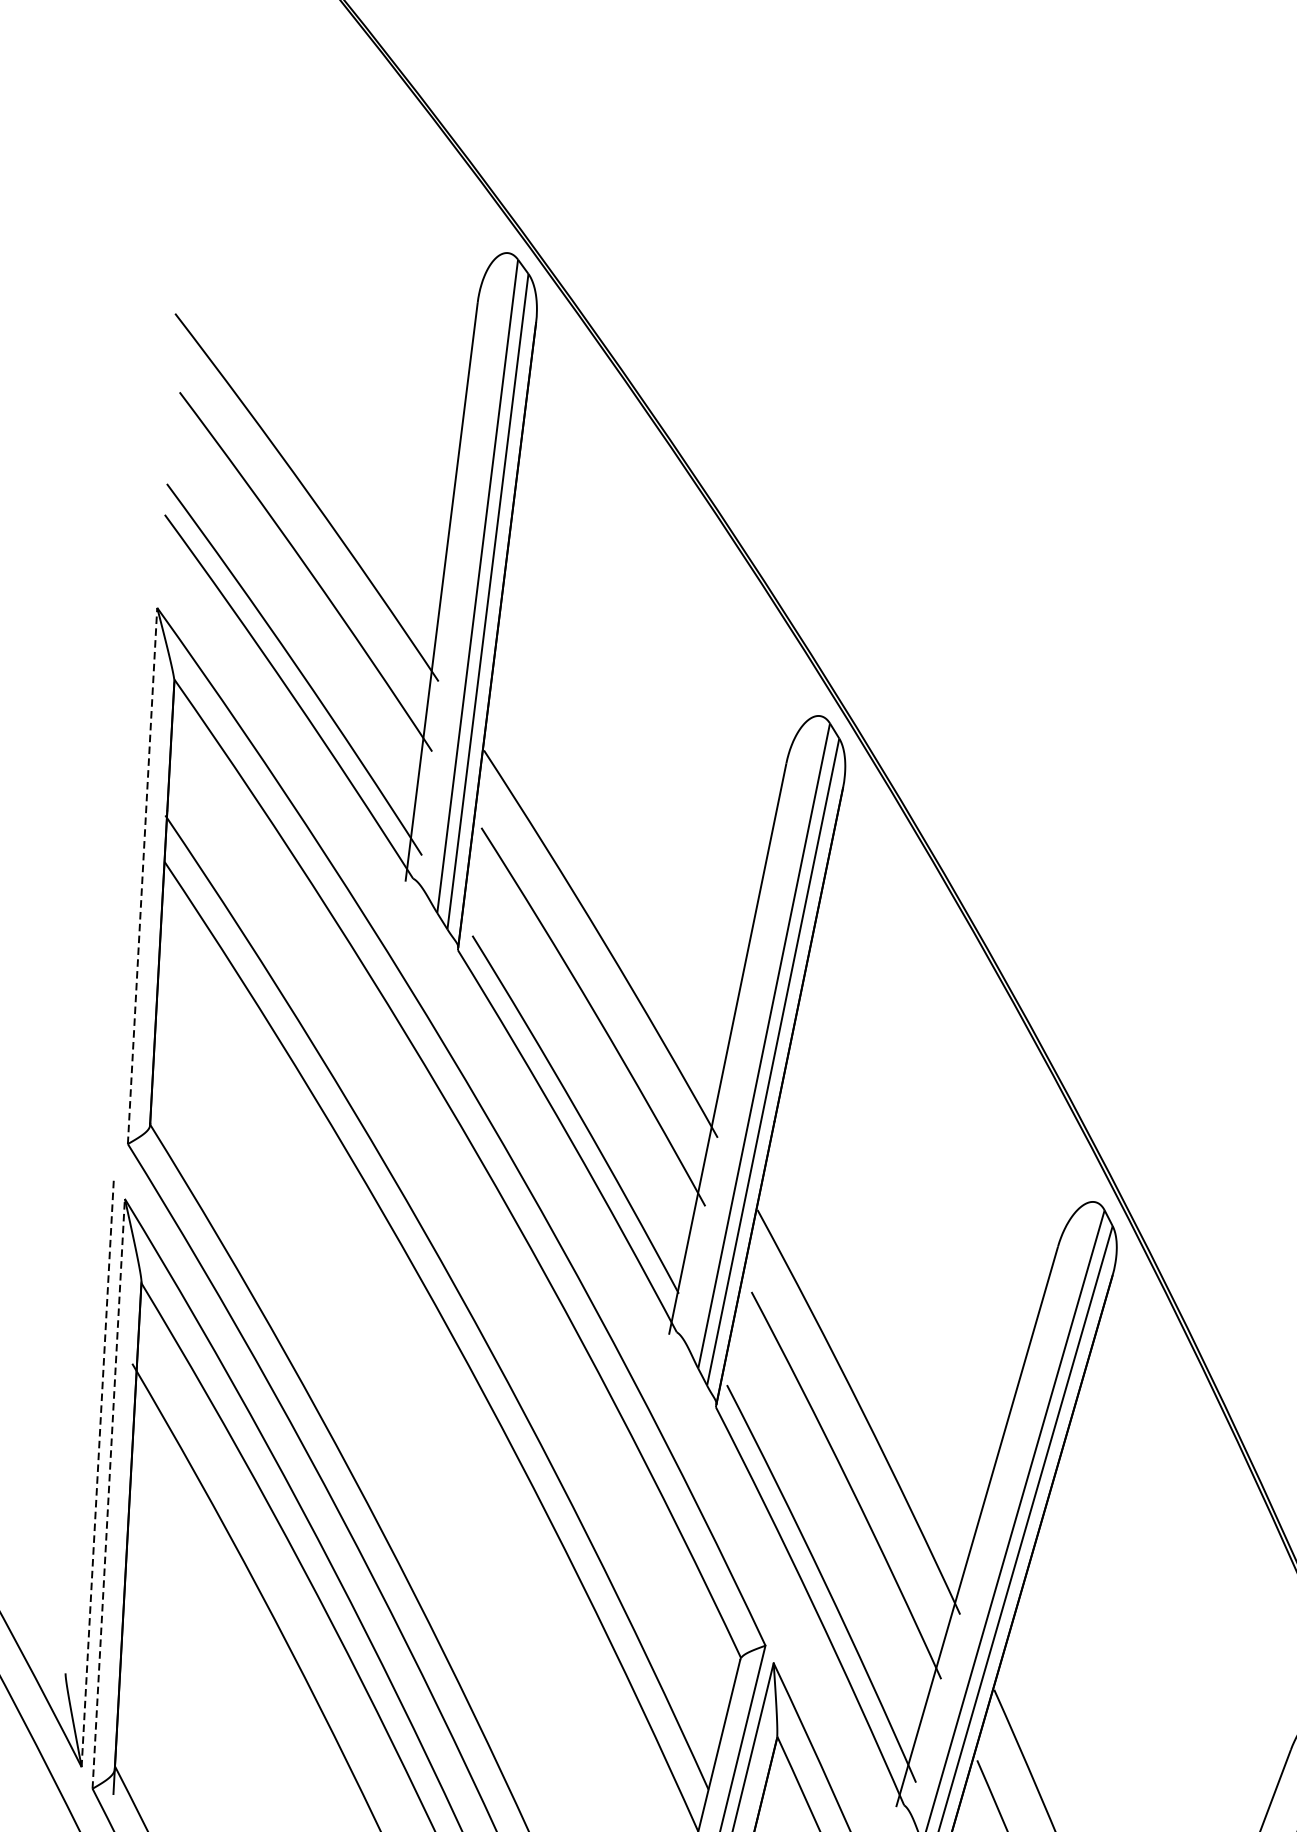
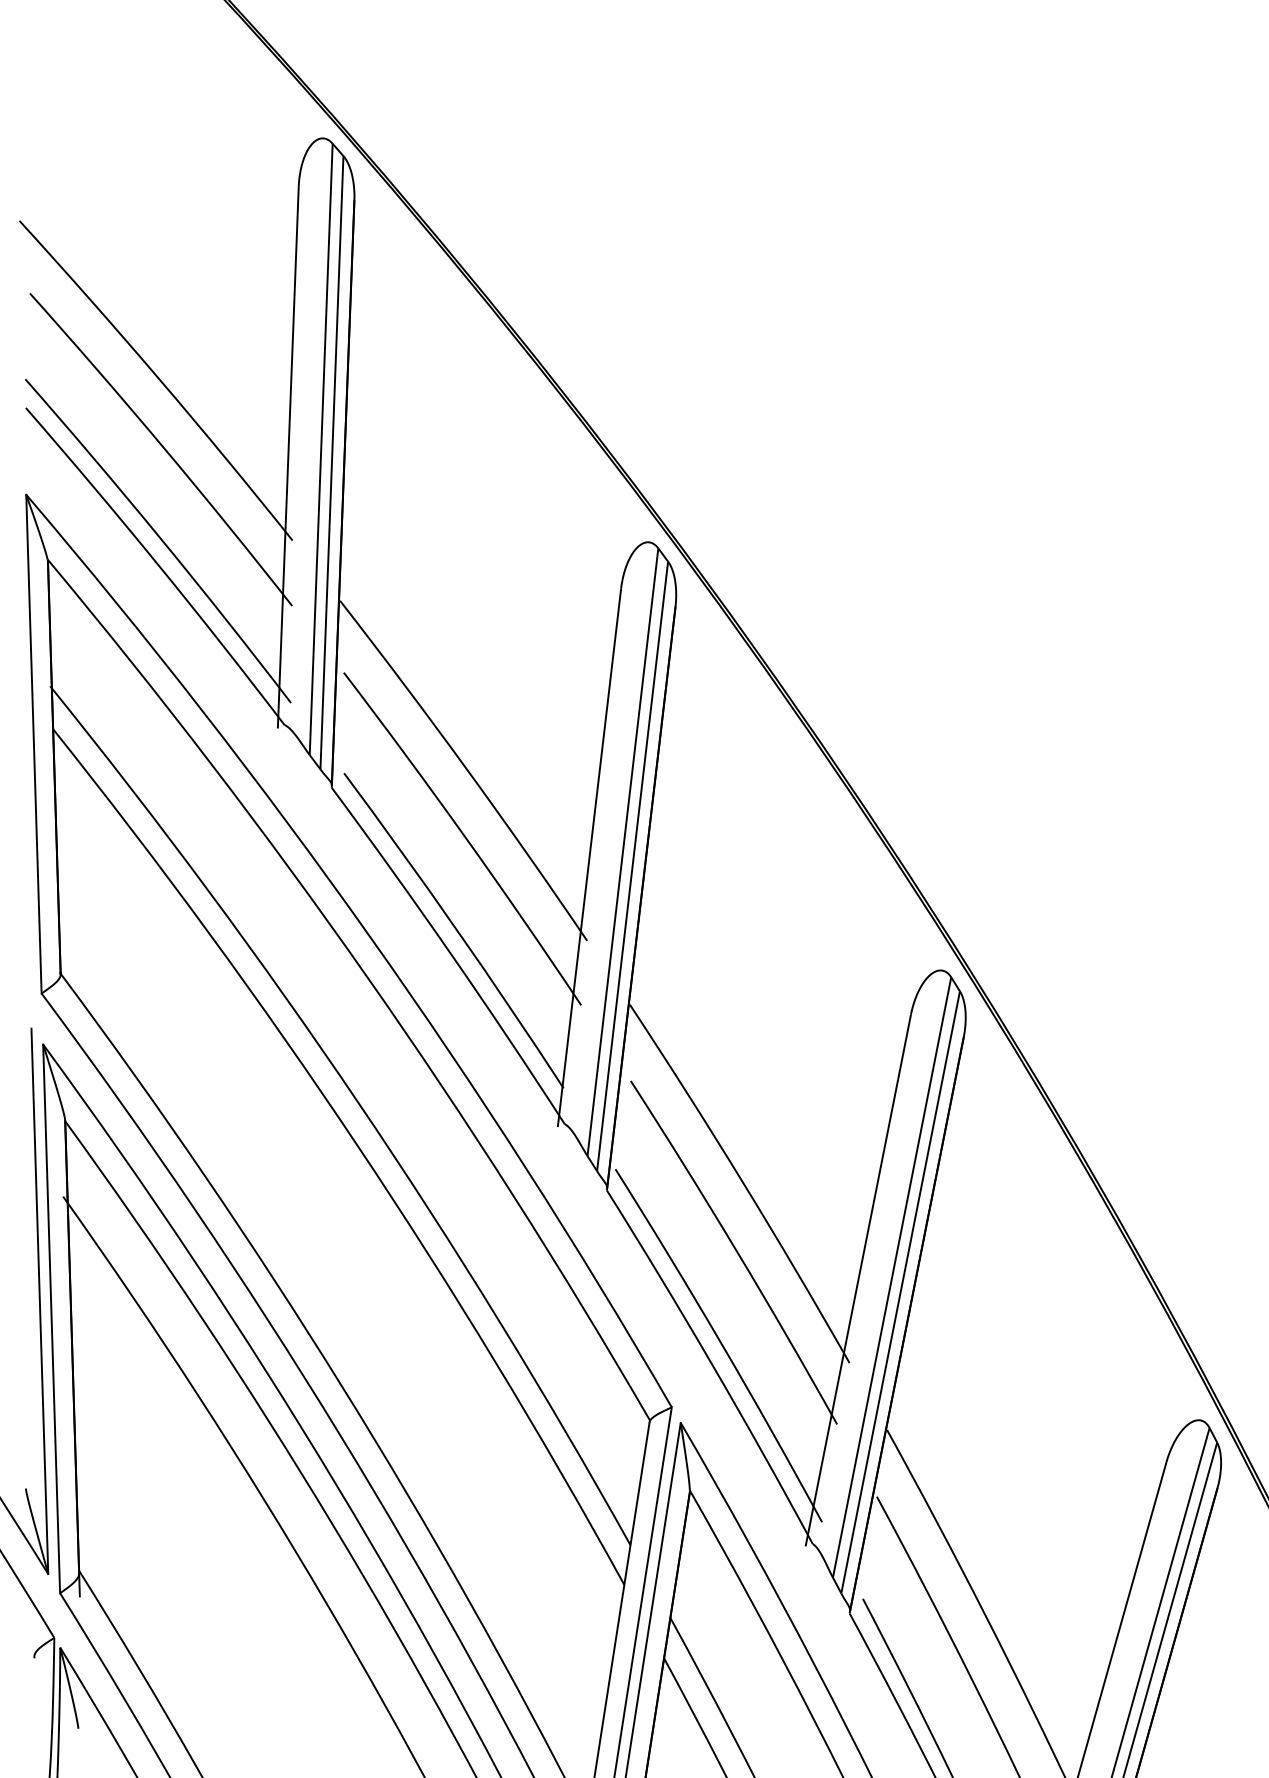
line: (142, 875) -> (33, 743), dashed -> solid
line: (97, 1474) -> (39, 1301), dashed -> solid
line: (108, 1493) -> (51, 1318), dashed -> solid

